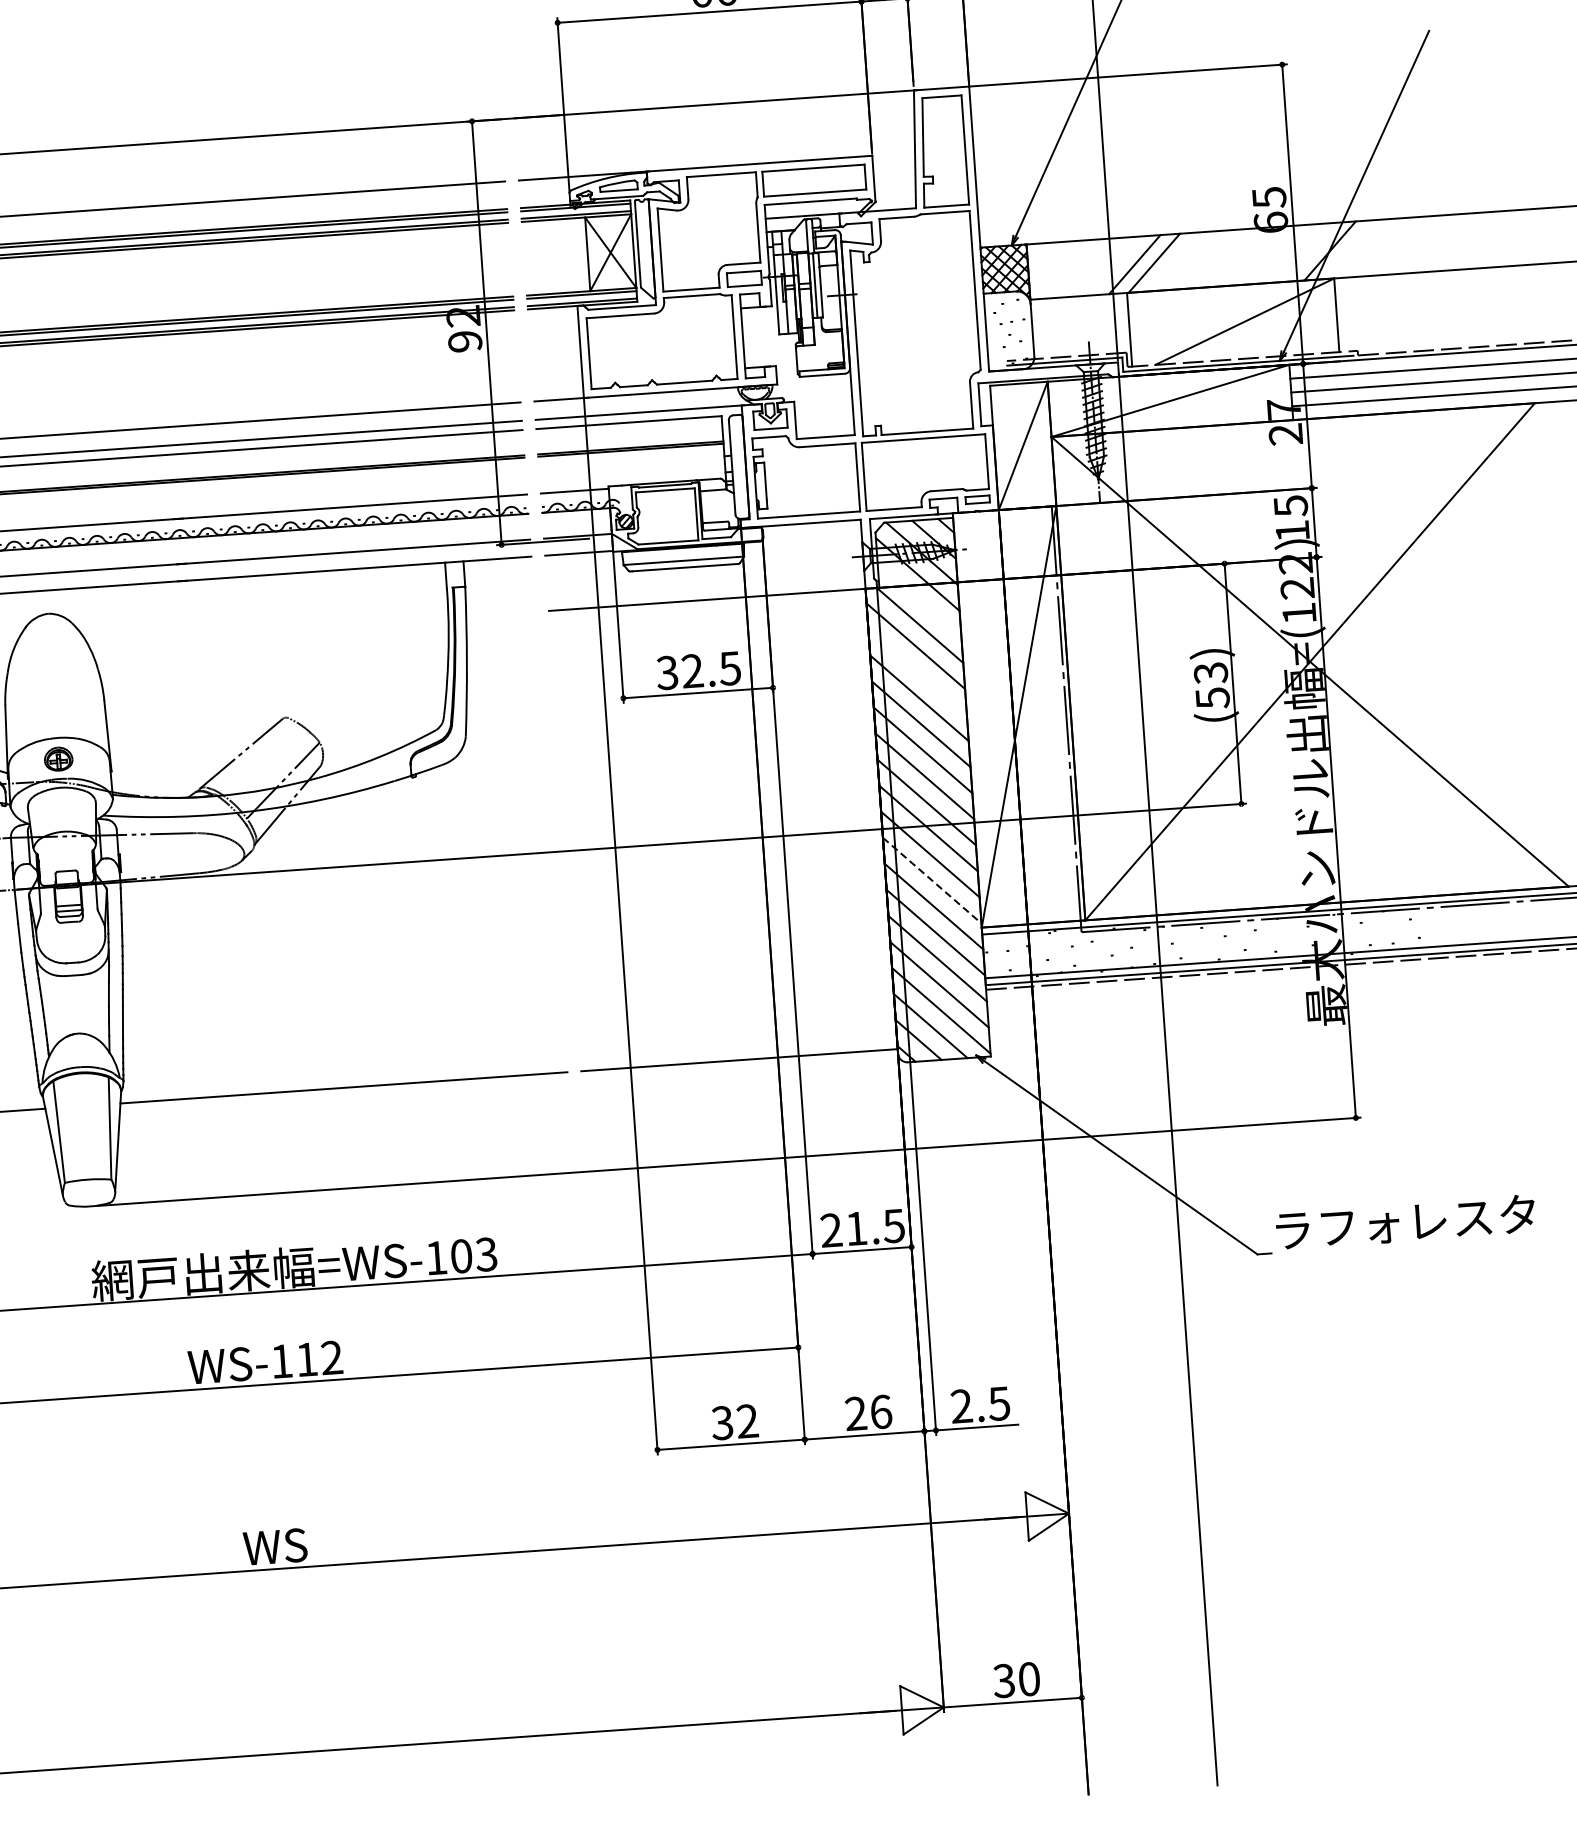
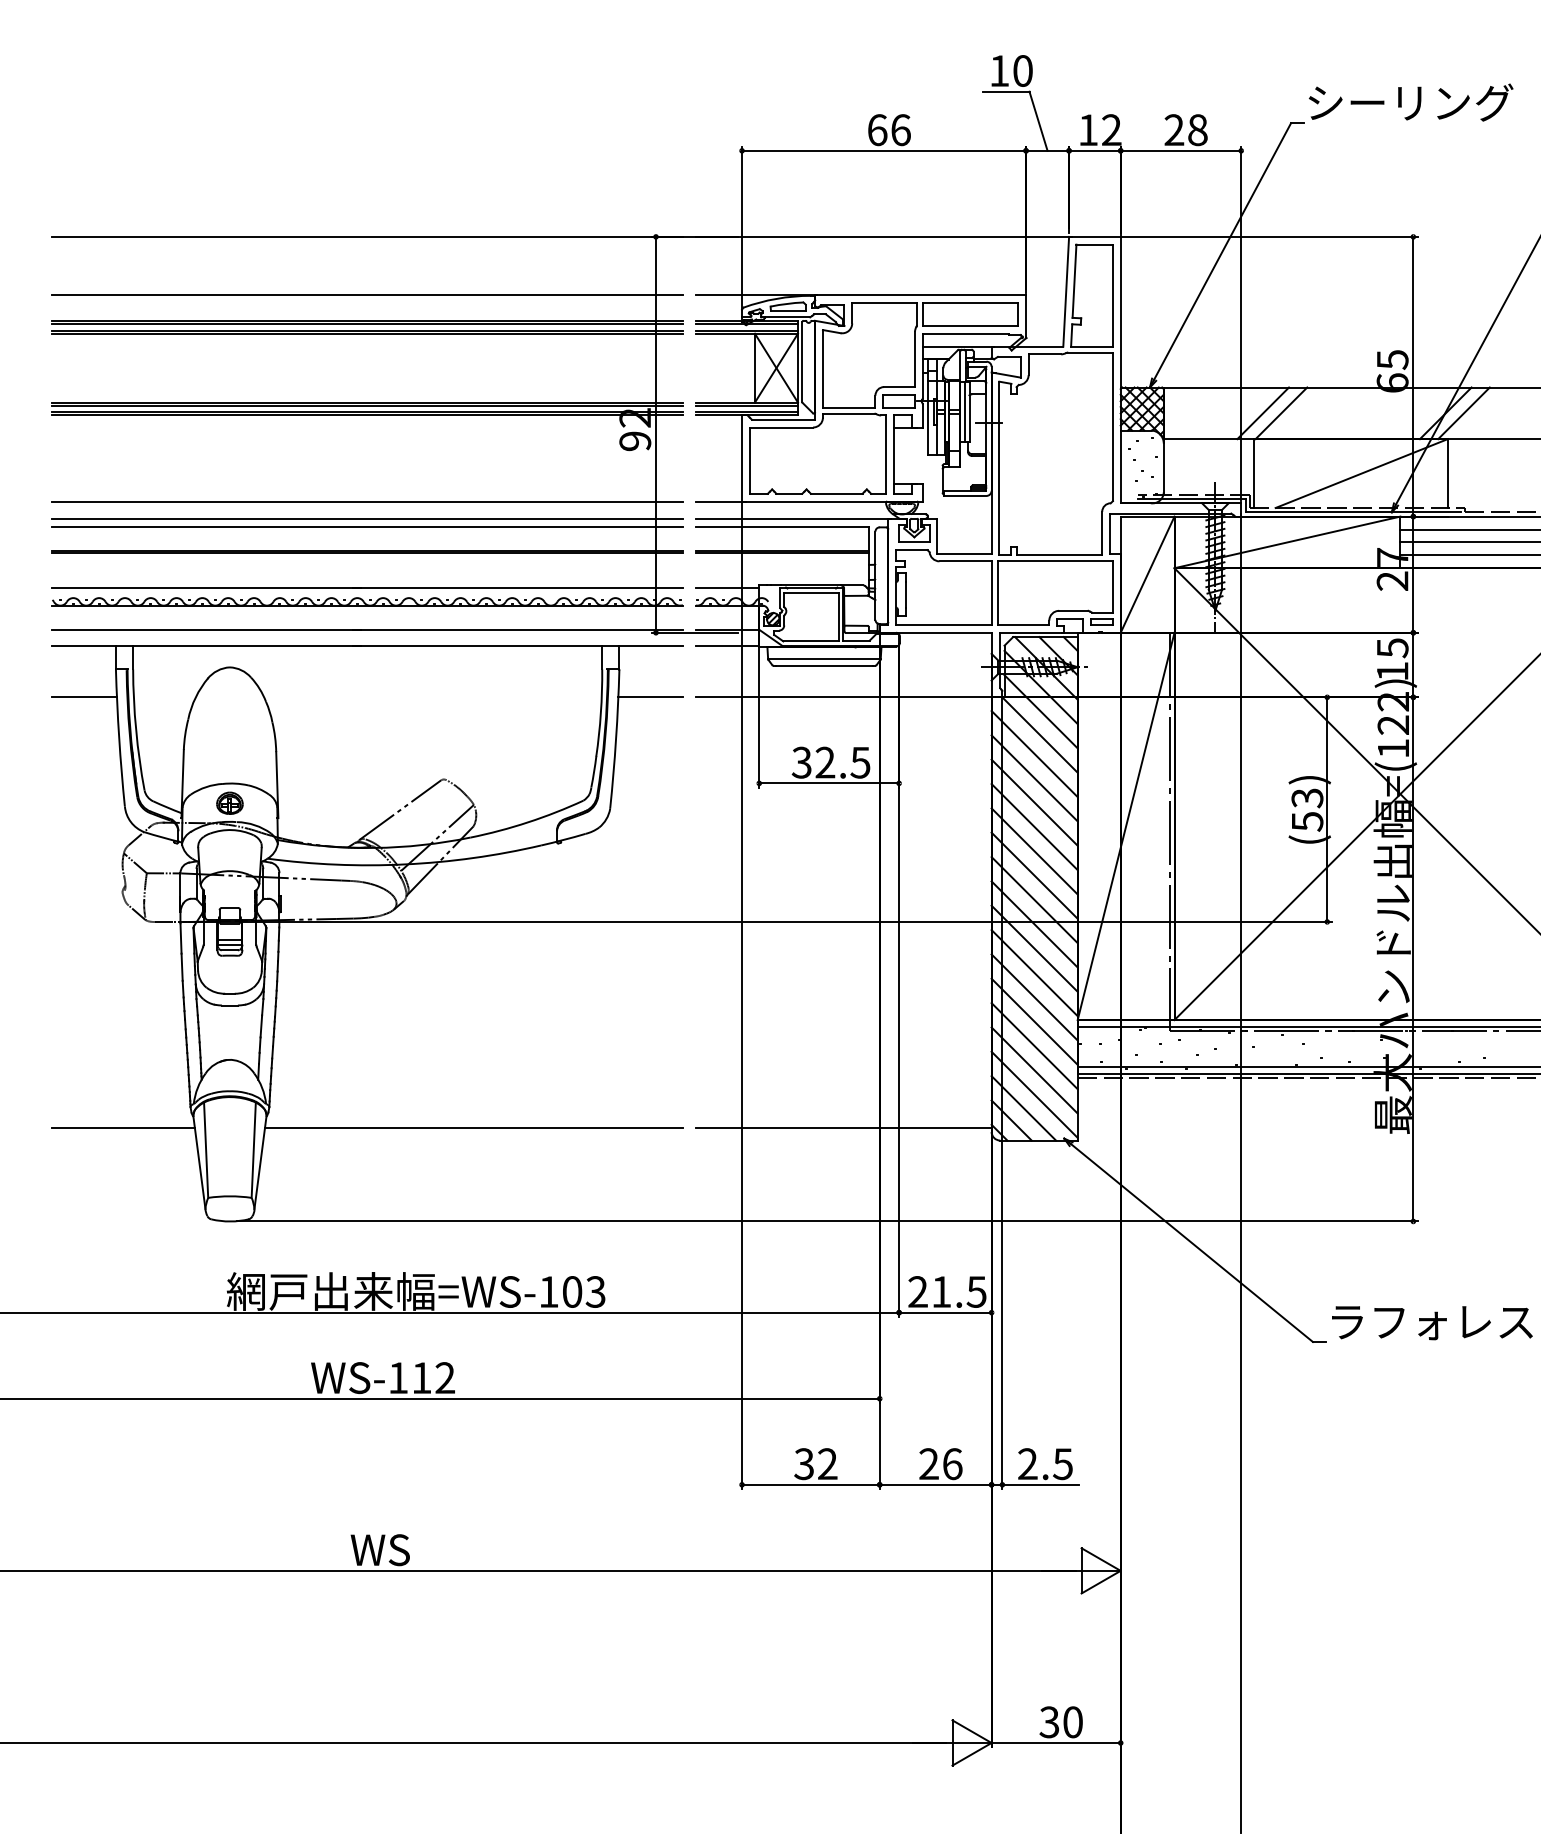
line: (1349, 249) -> (1463, 413), added
line: (918, 600) -> (1040, 711), added
line: (500, 614) -> (650, 697), added
line: (917, 672) -> (1034, 778), added
line: (932, 881) -> (1034, 973), dashed -> solid

